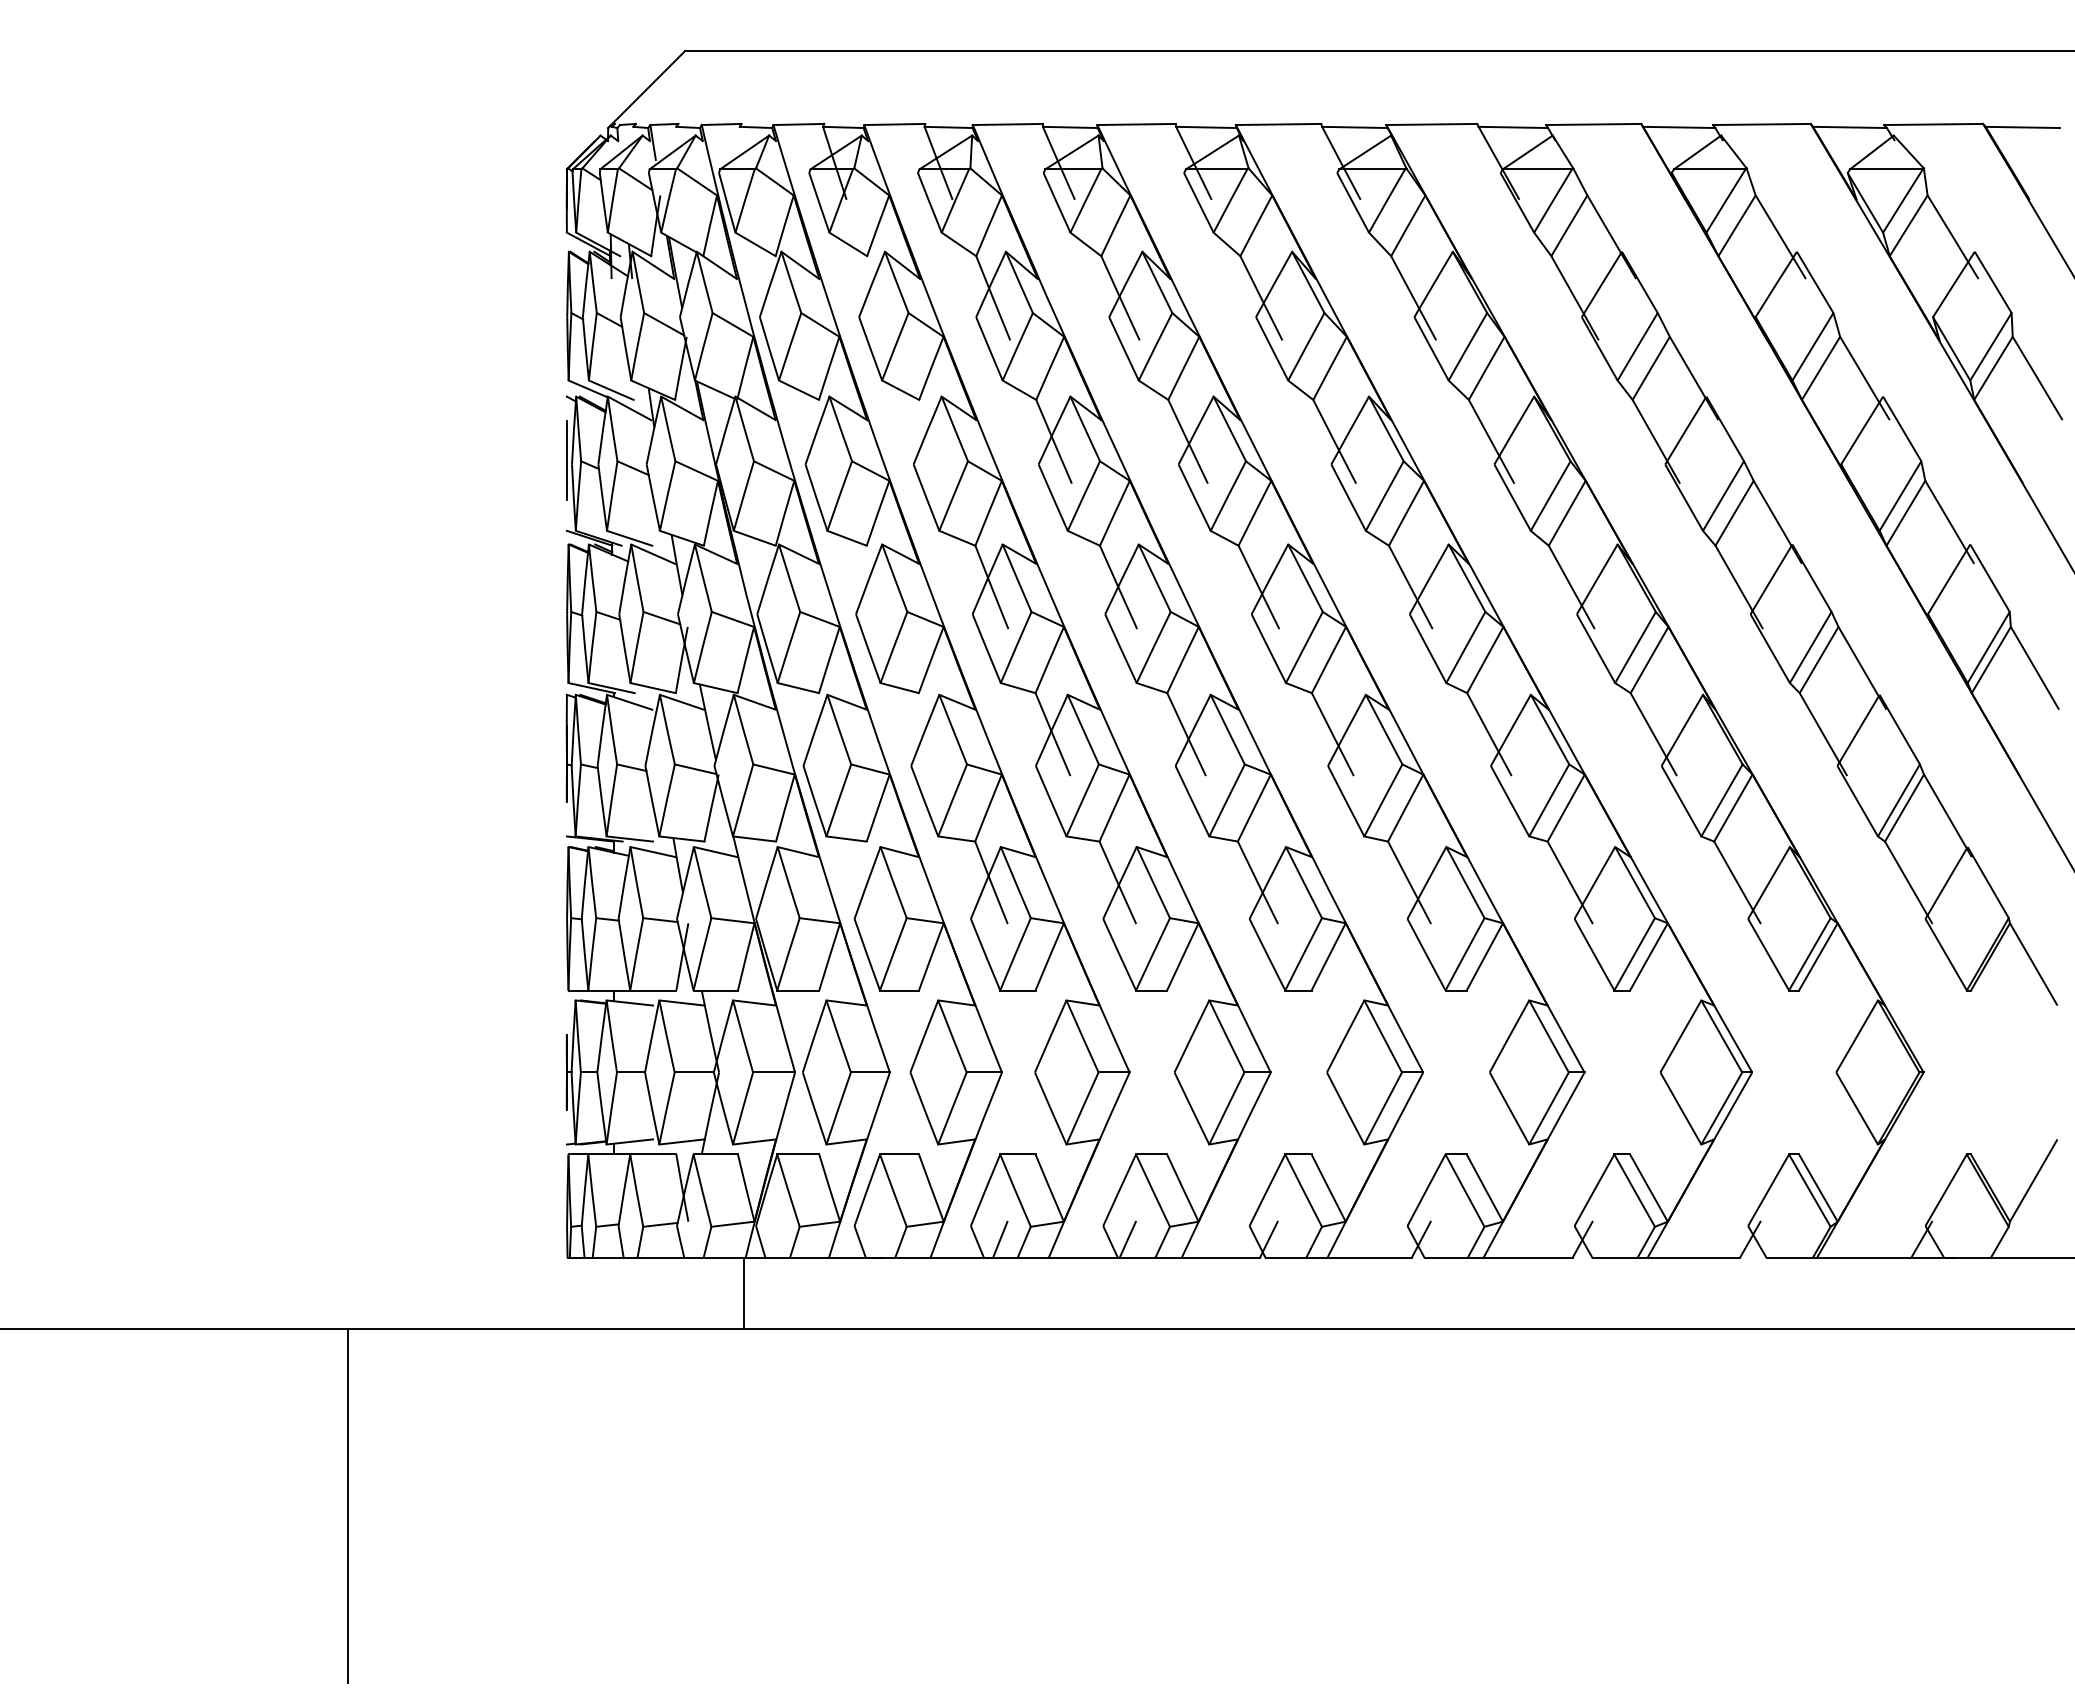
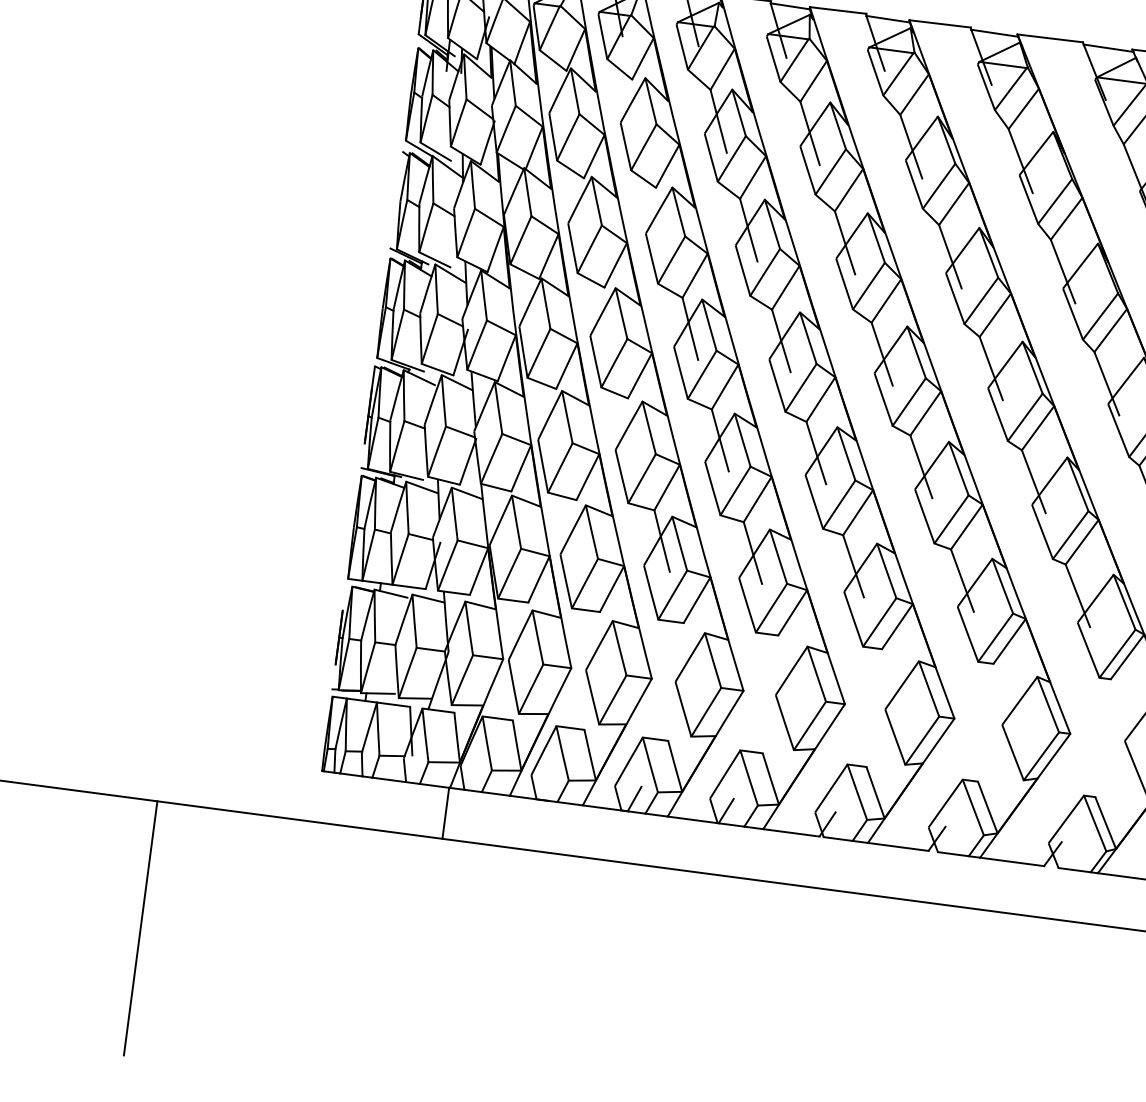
line: (566, 460) -> (396, 197), removed

